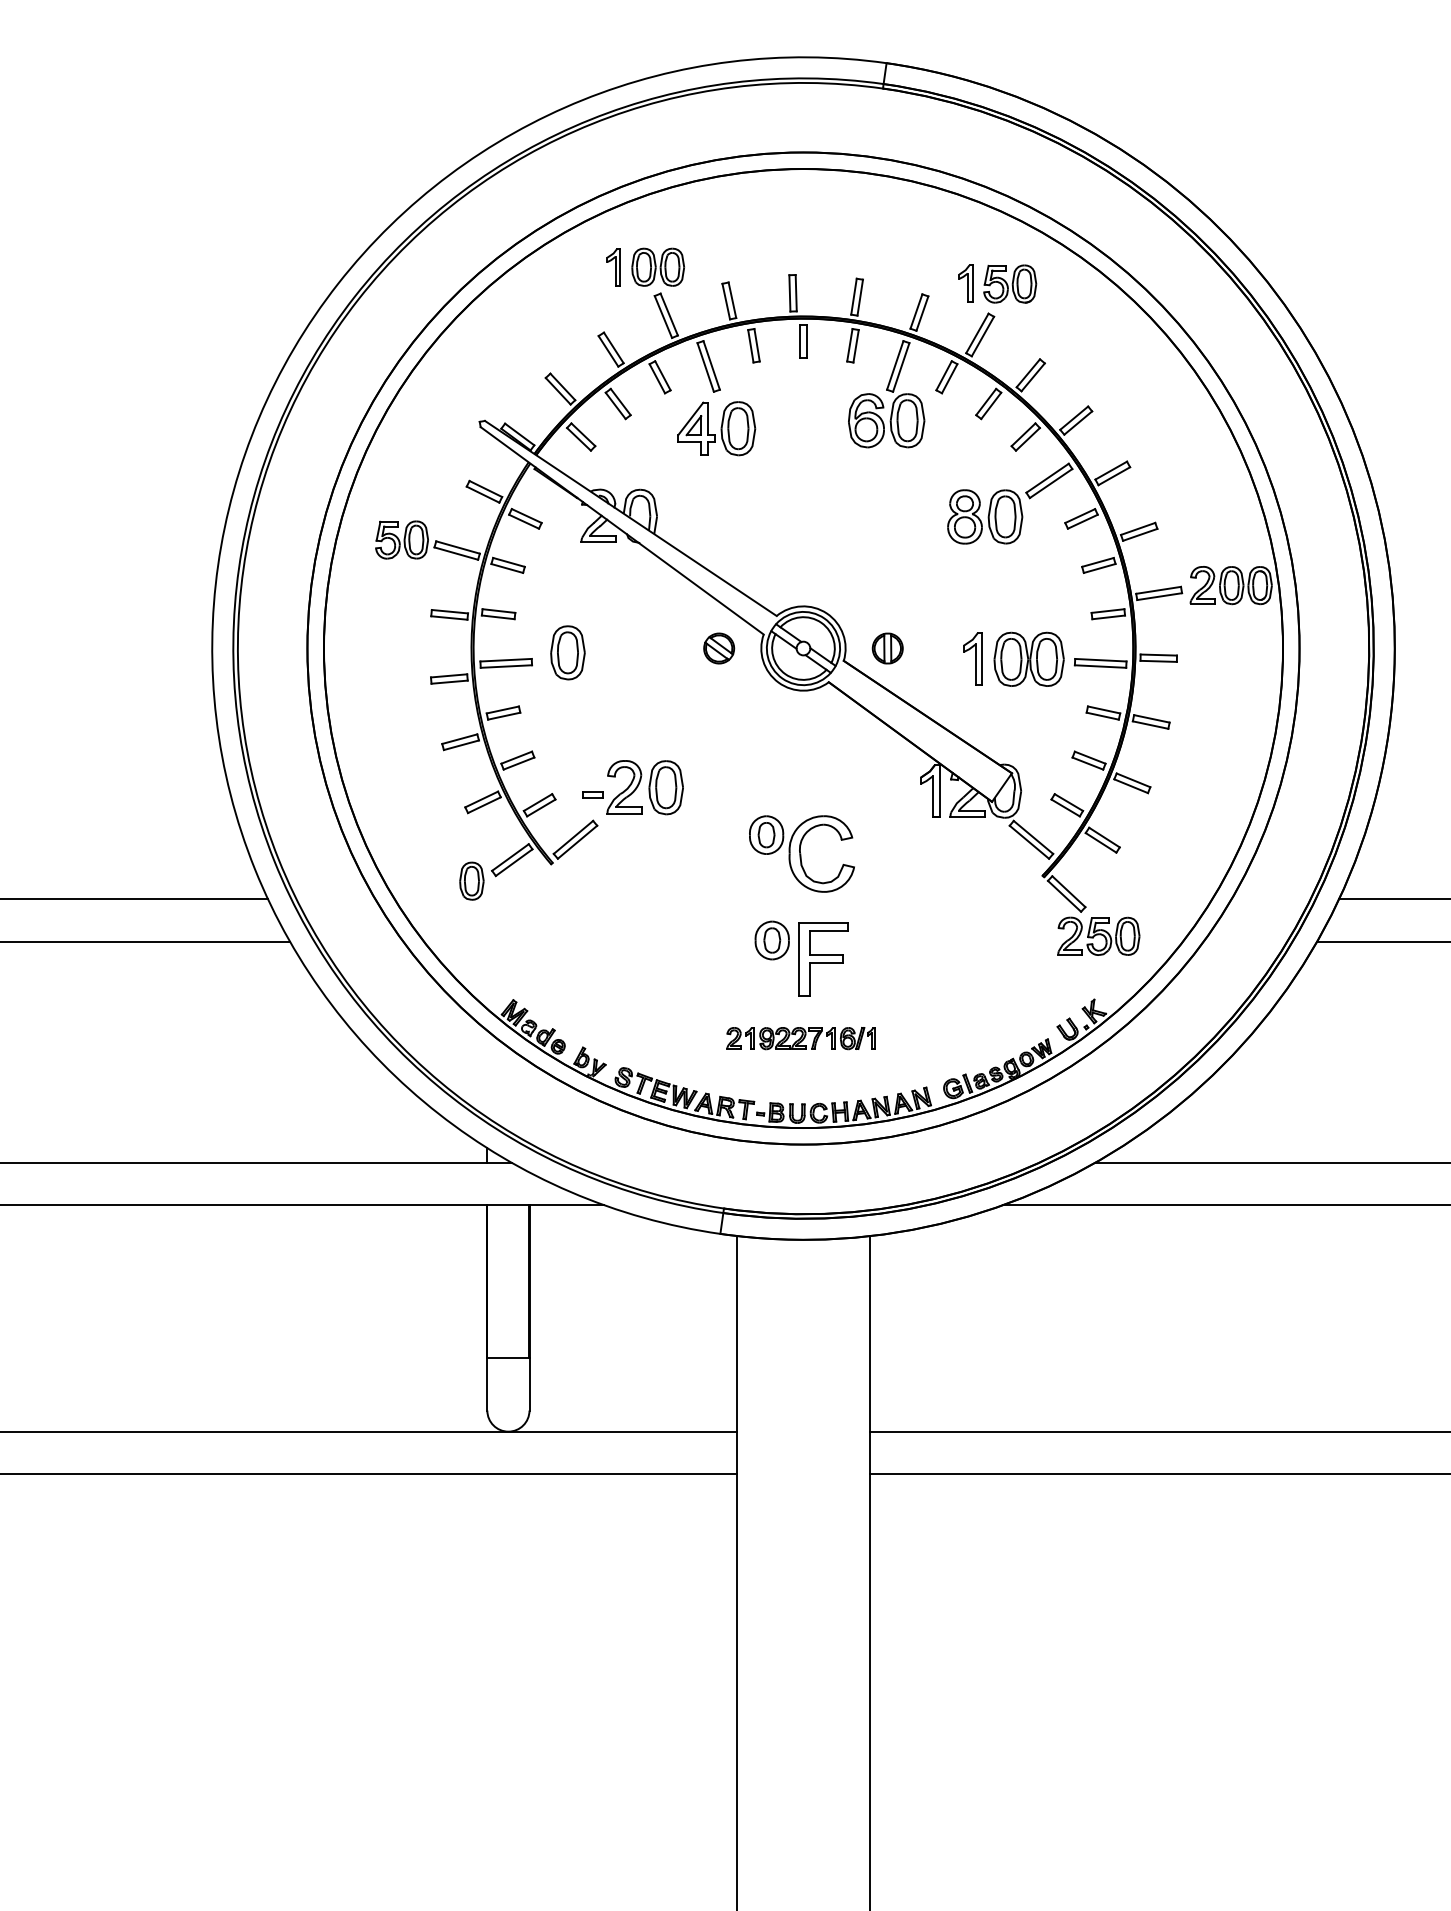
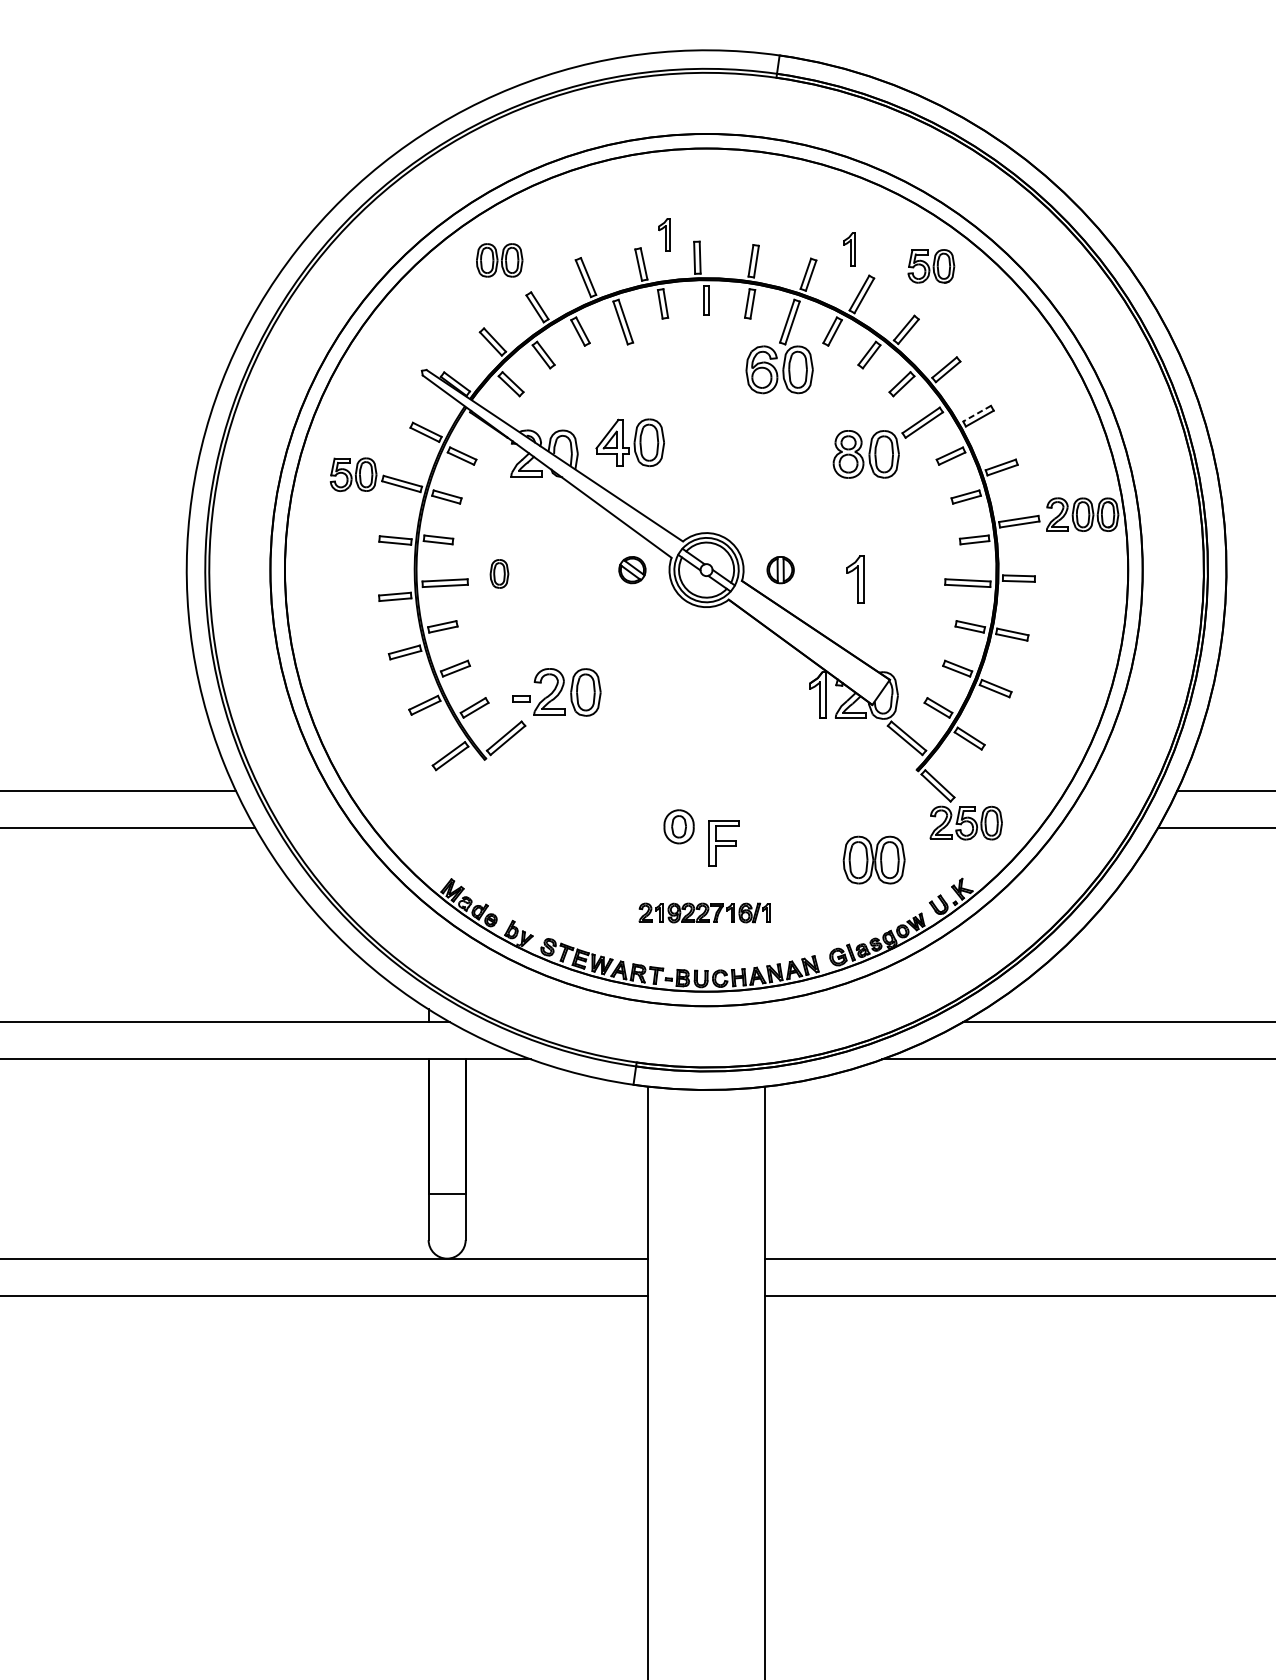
part: (658, 266) -> (499, 259), moved
part: (613, 267) -> (664, 235), moved
part: (1010, 283) -> (931, 265), moved
part: (716, 428) -> (630, 442), moved
line: (1110, 470) -> (976, 413), solid -> dashed
part: (567, 652) -> (499, 573), size x0.6
part: (1028, 658) -> (873, 859), moved
part: (801, 853) -> (704, 750), removed
part: (471, 880) -> (414, 774), removed
part: (823, 959) -> (724, 843), size x0.7

